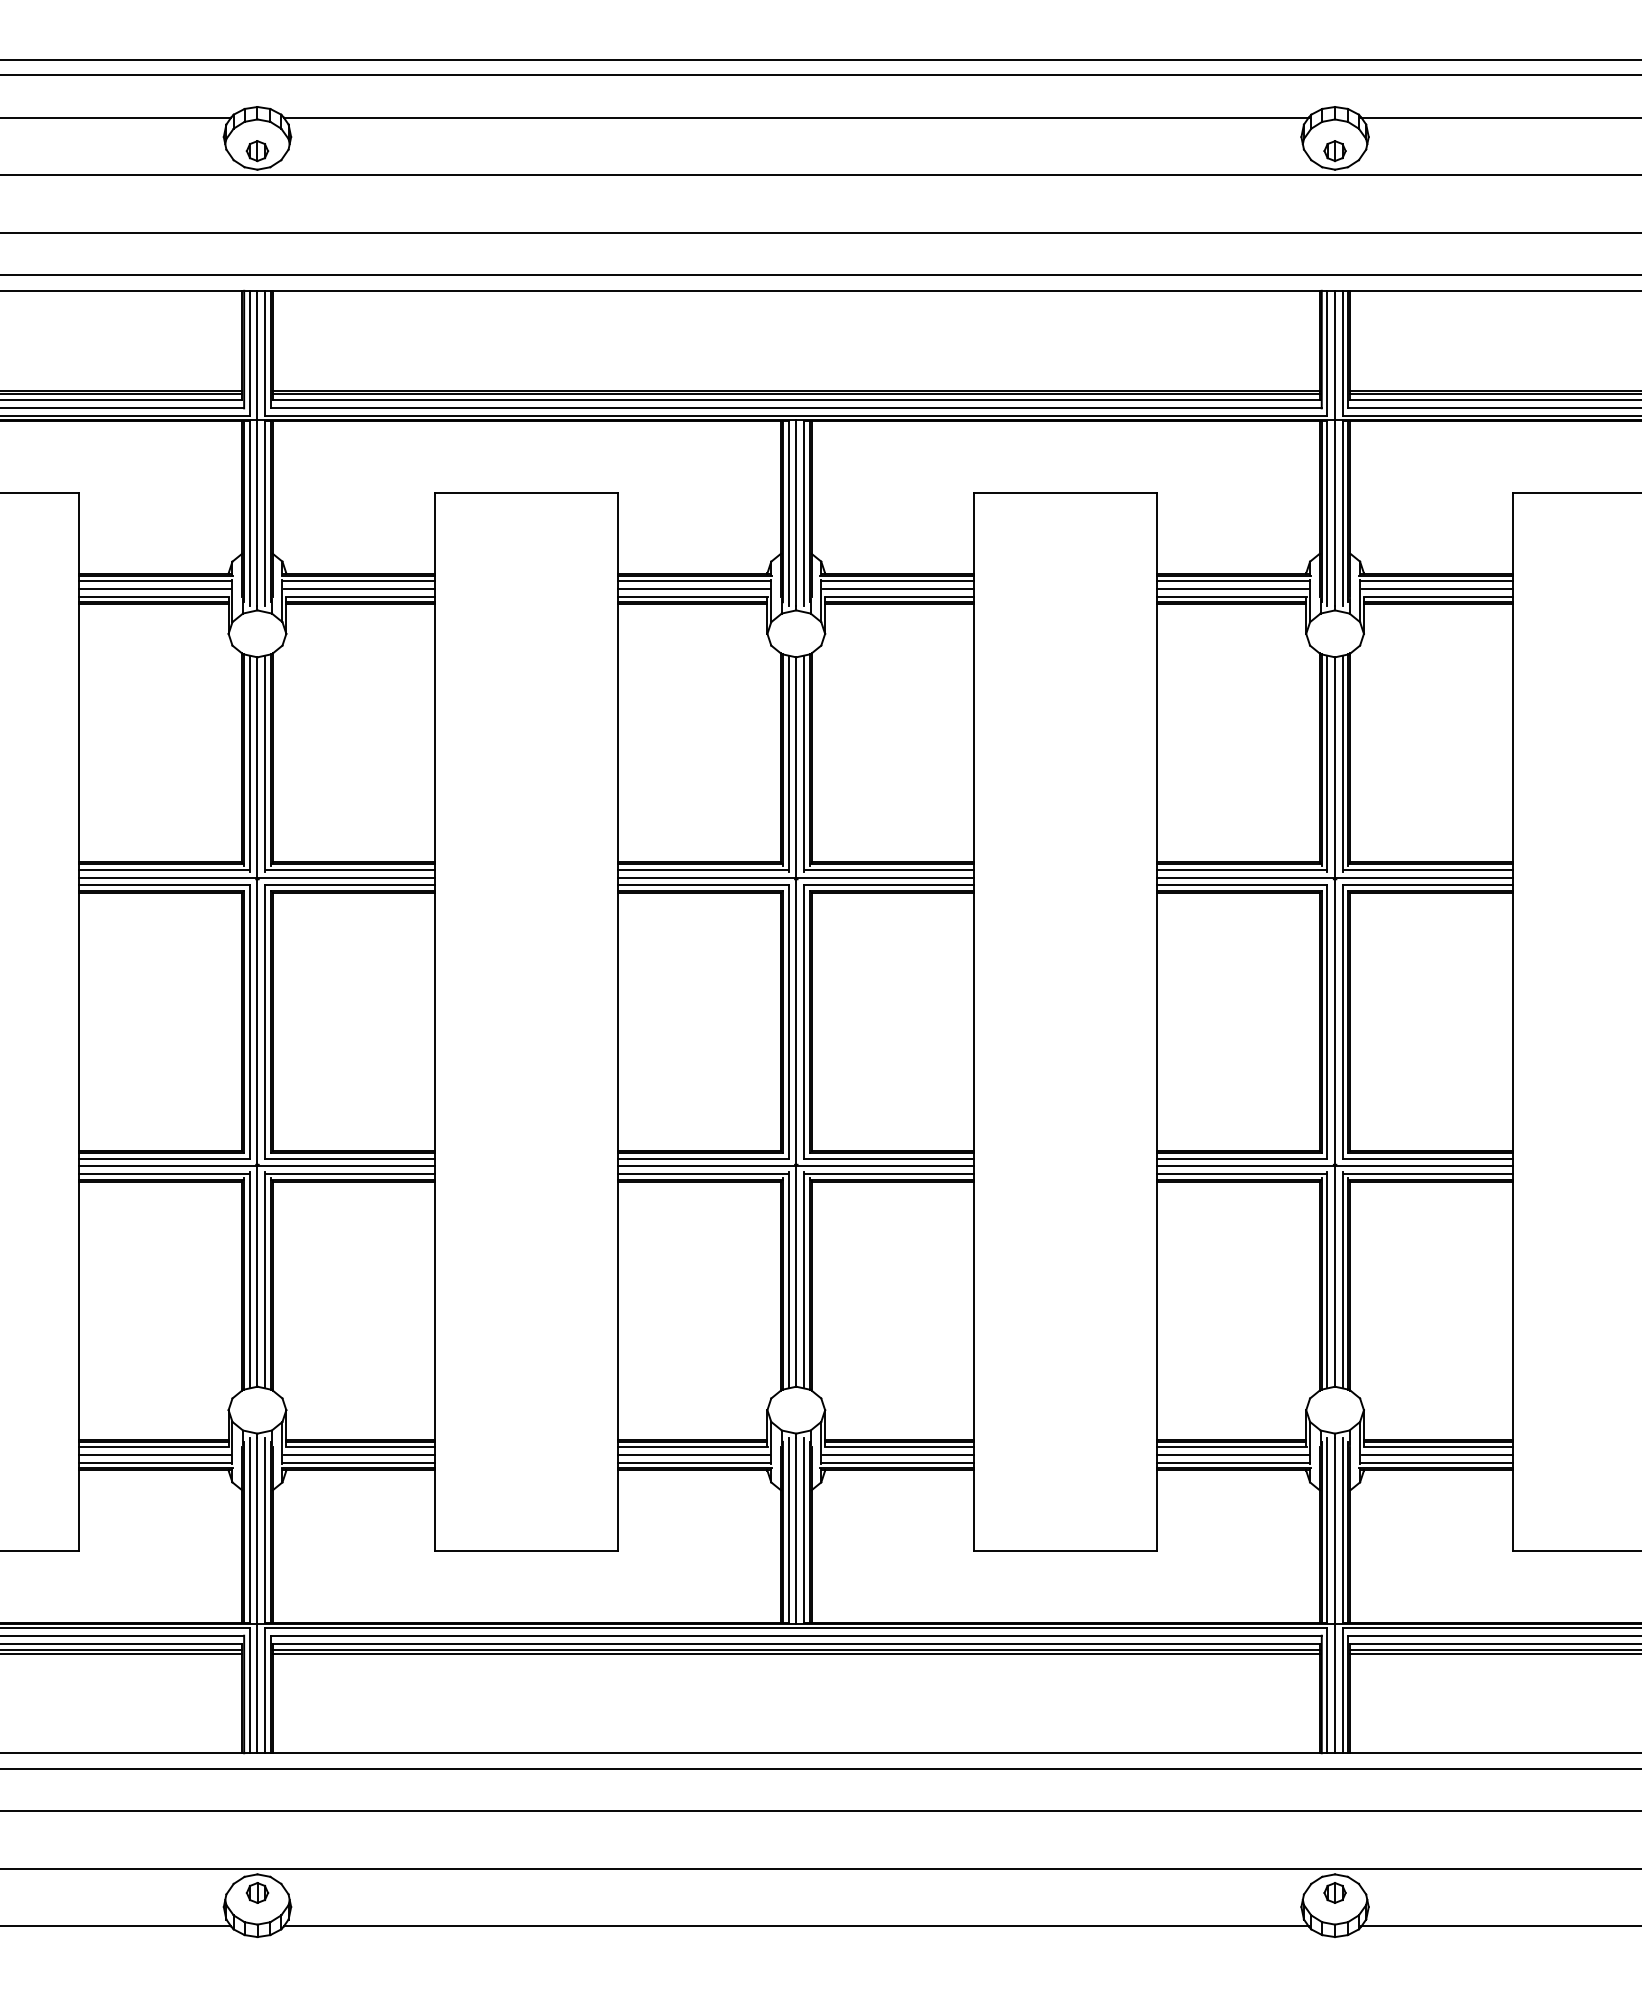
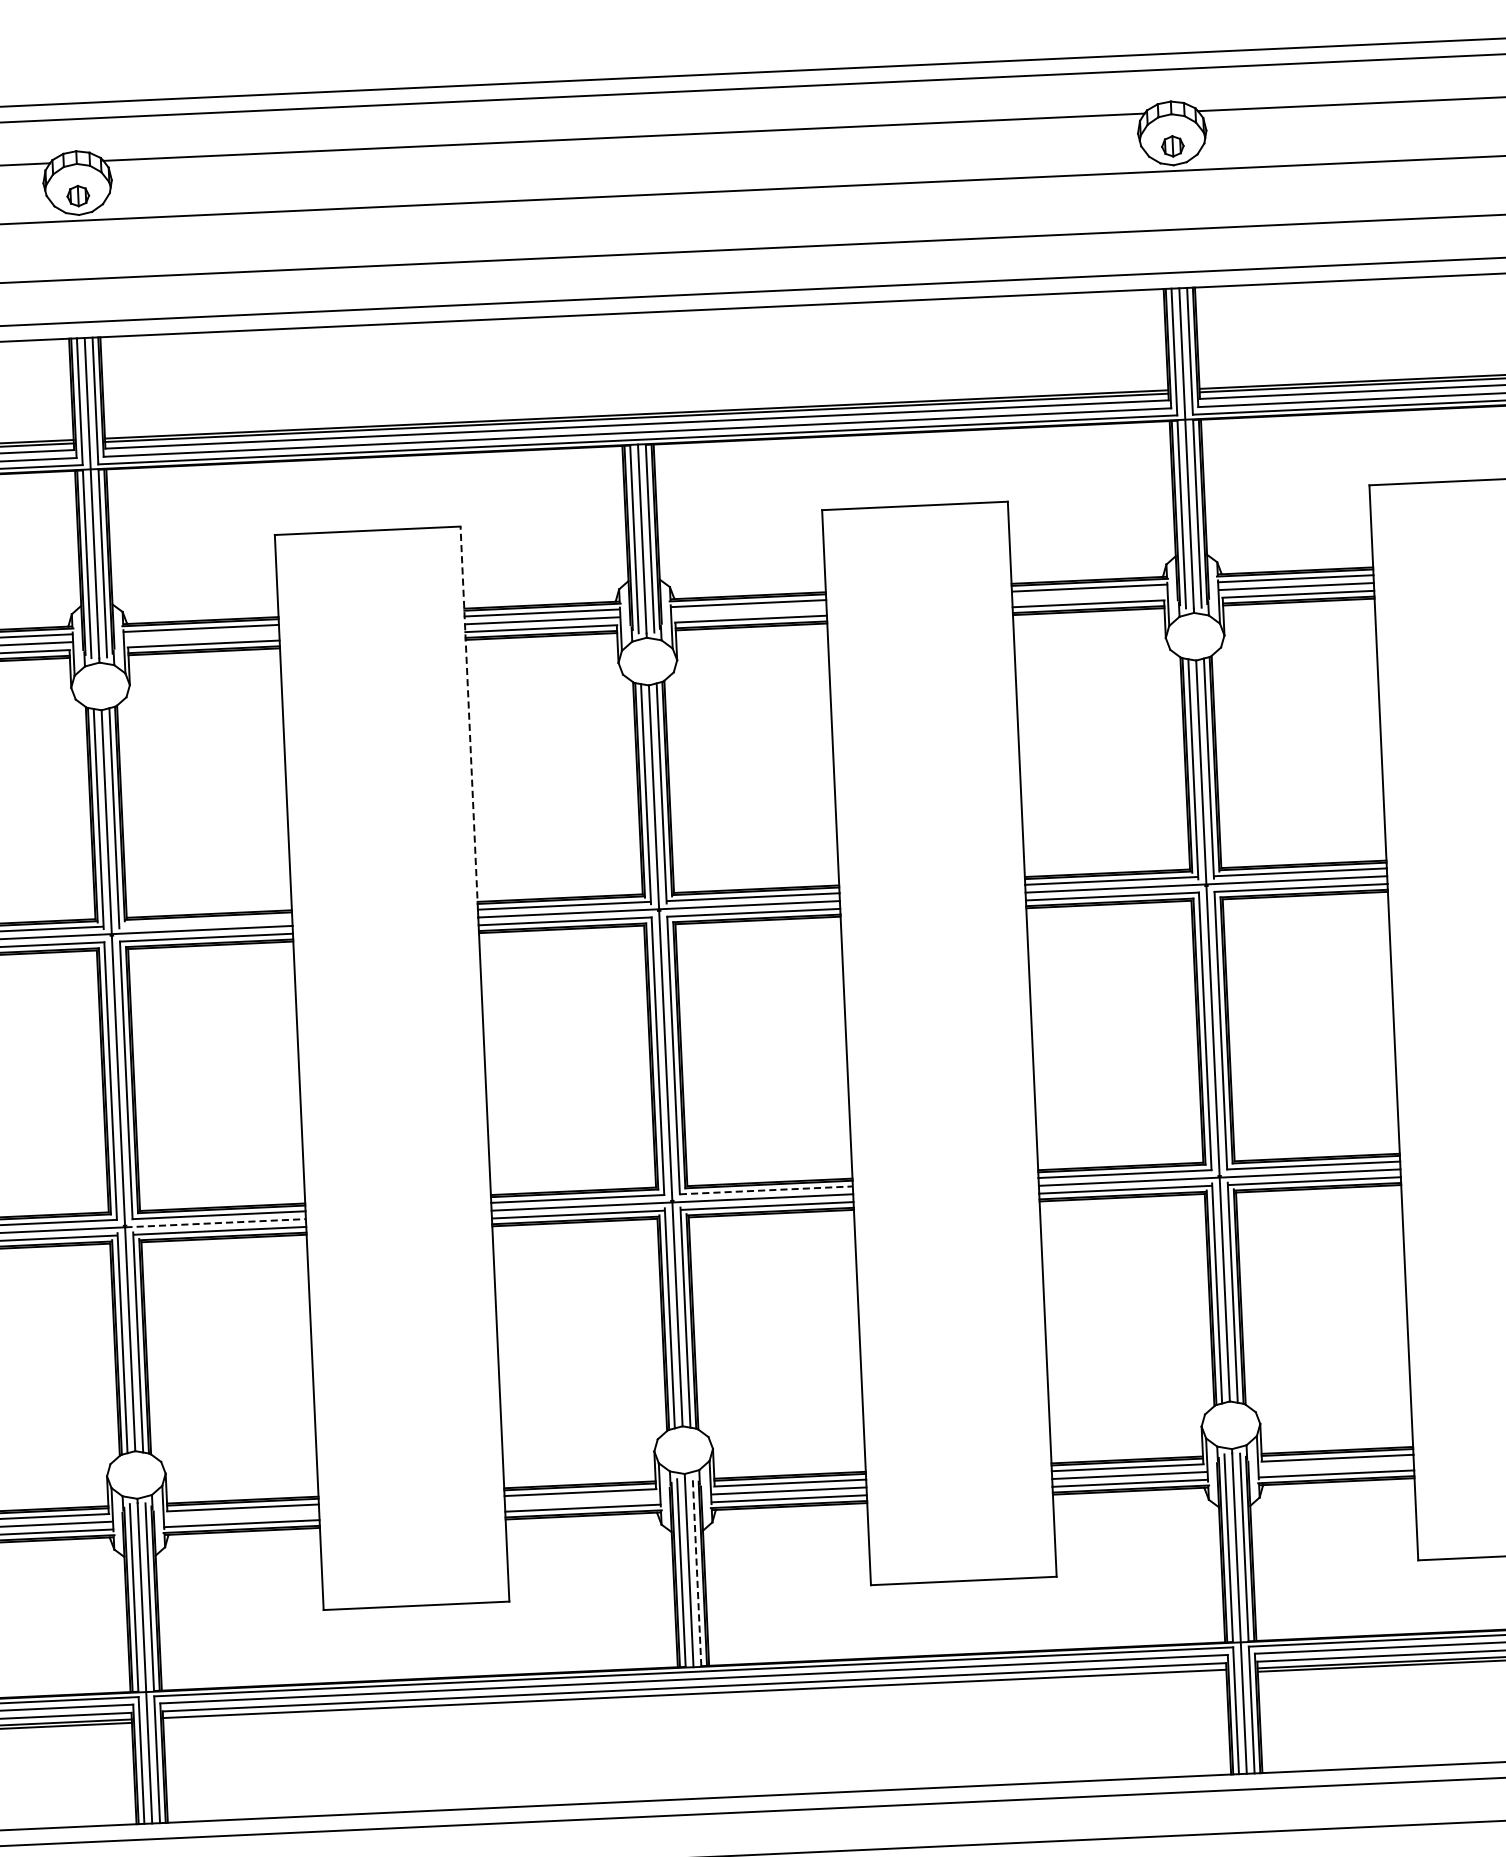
line: (359, 589) -> (202, 636), removed
line: (898, 589) -> (749, 611), removed
line: (1232, 589) -> (1088, 596), removed
line: (618, 681) -> (469, 718), solid -> dashed
line: (350, 870) -> (205, 922), removed
line: (889, 1158) -> (766, 1190), solid -> dashed
line: (346, 1166) -> (215, 1223), solid -> dashed
line: (359, 1454) -> (242, 1515), removed
line: (693, 1454) -> (581, 1499), removed
line: (1437, 1454) -> (1337, 1465), removed
line: (803, 1530) -> (696, 1572), solid -> dashed
line: (795, 1653) -> (694, 1697), removed

